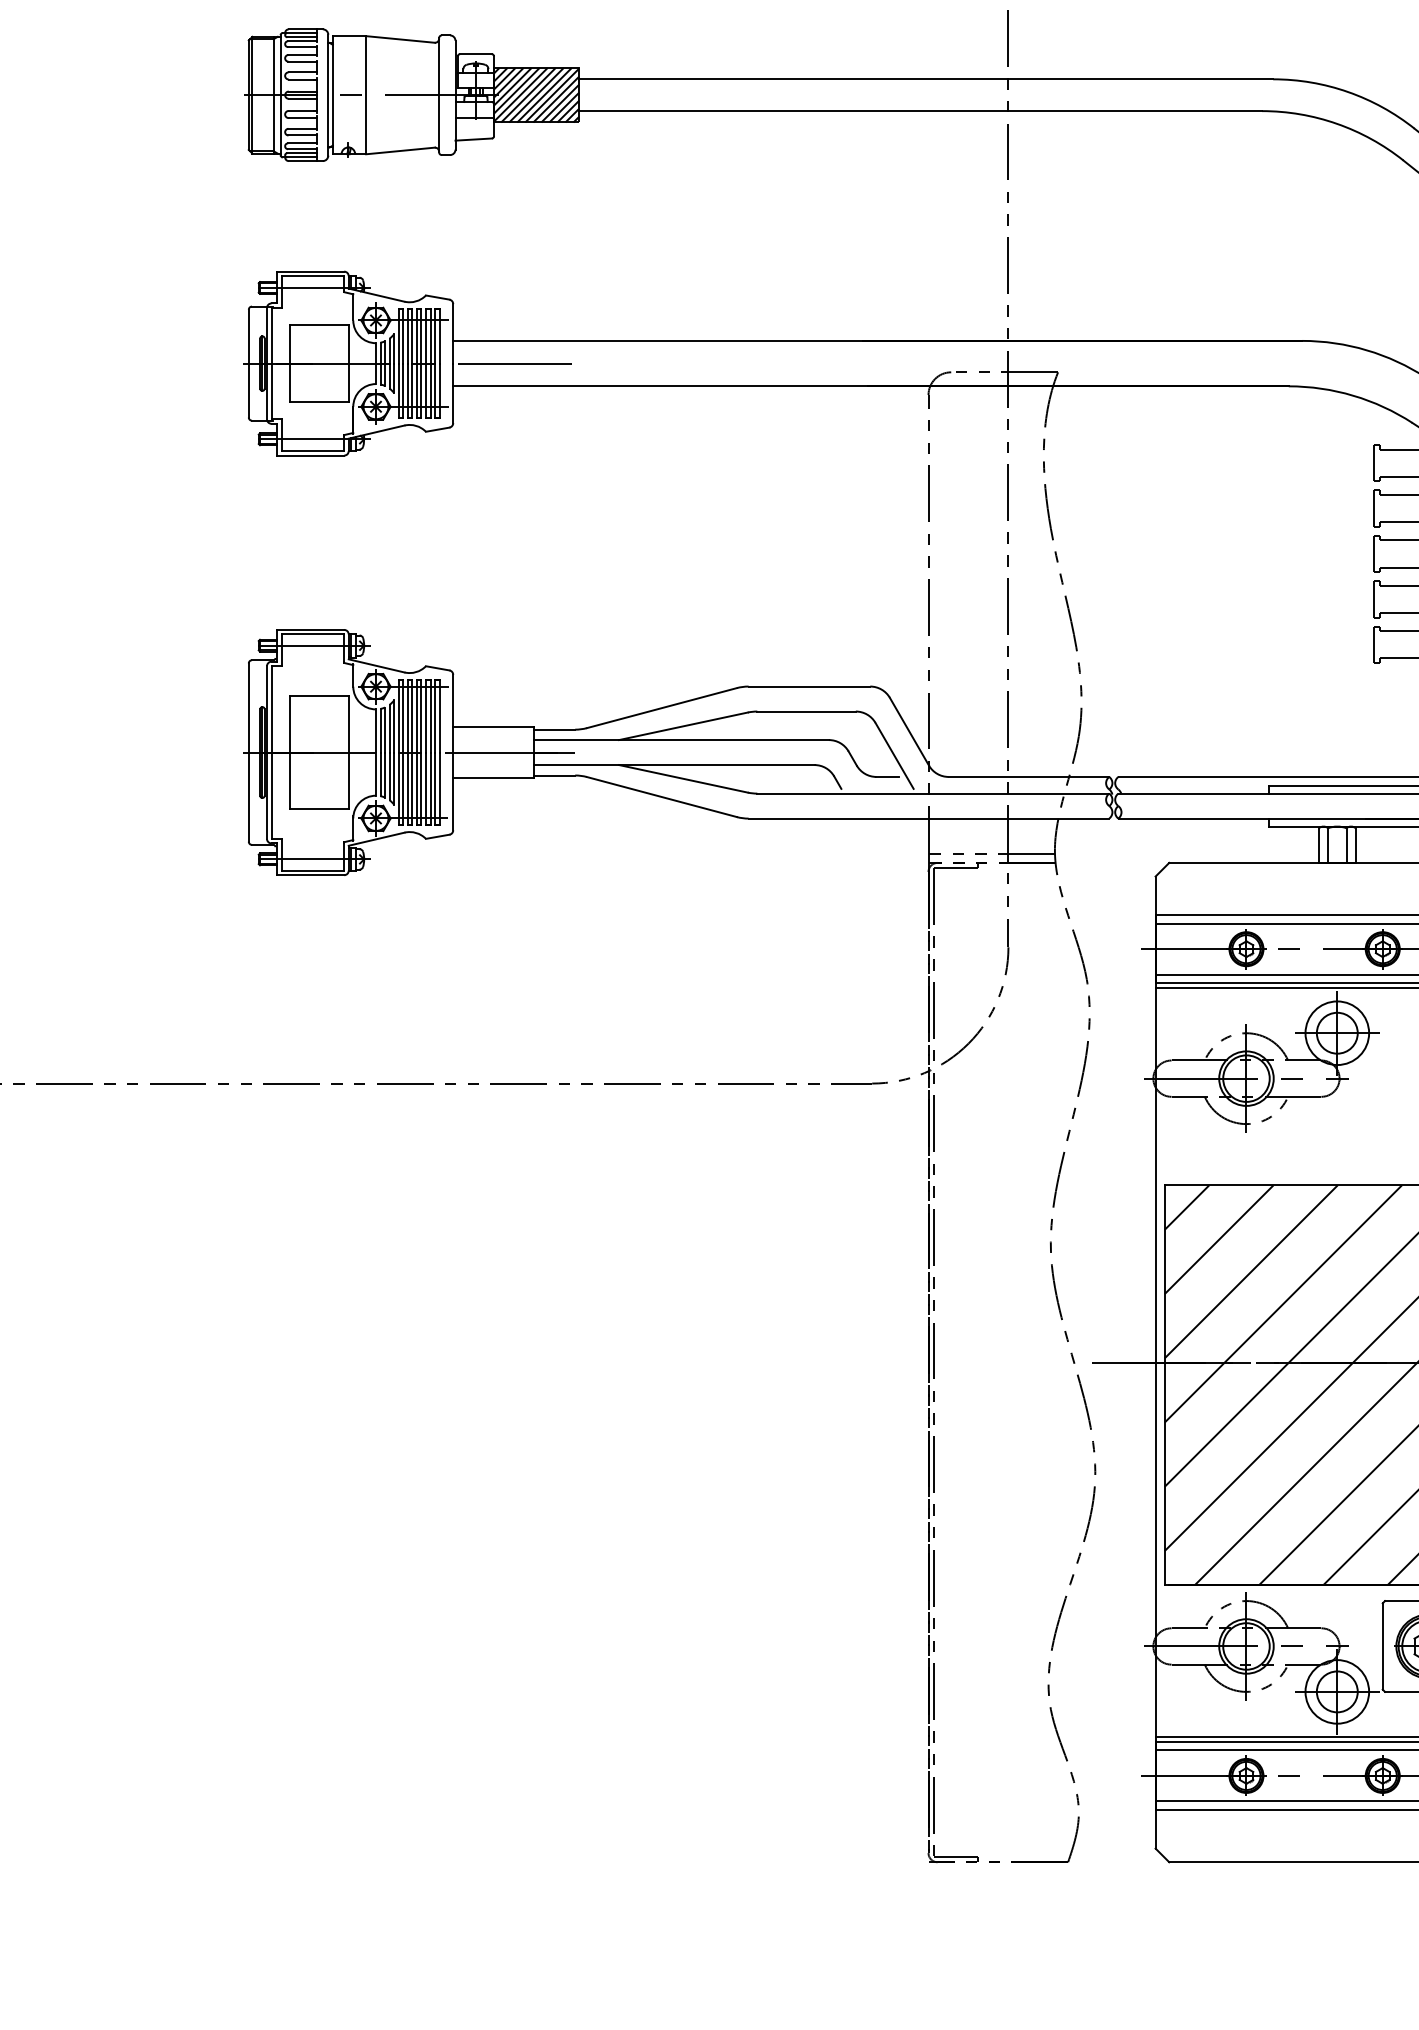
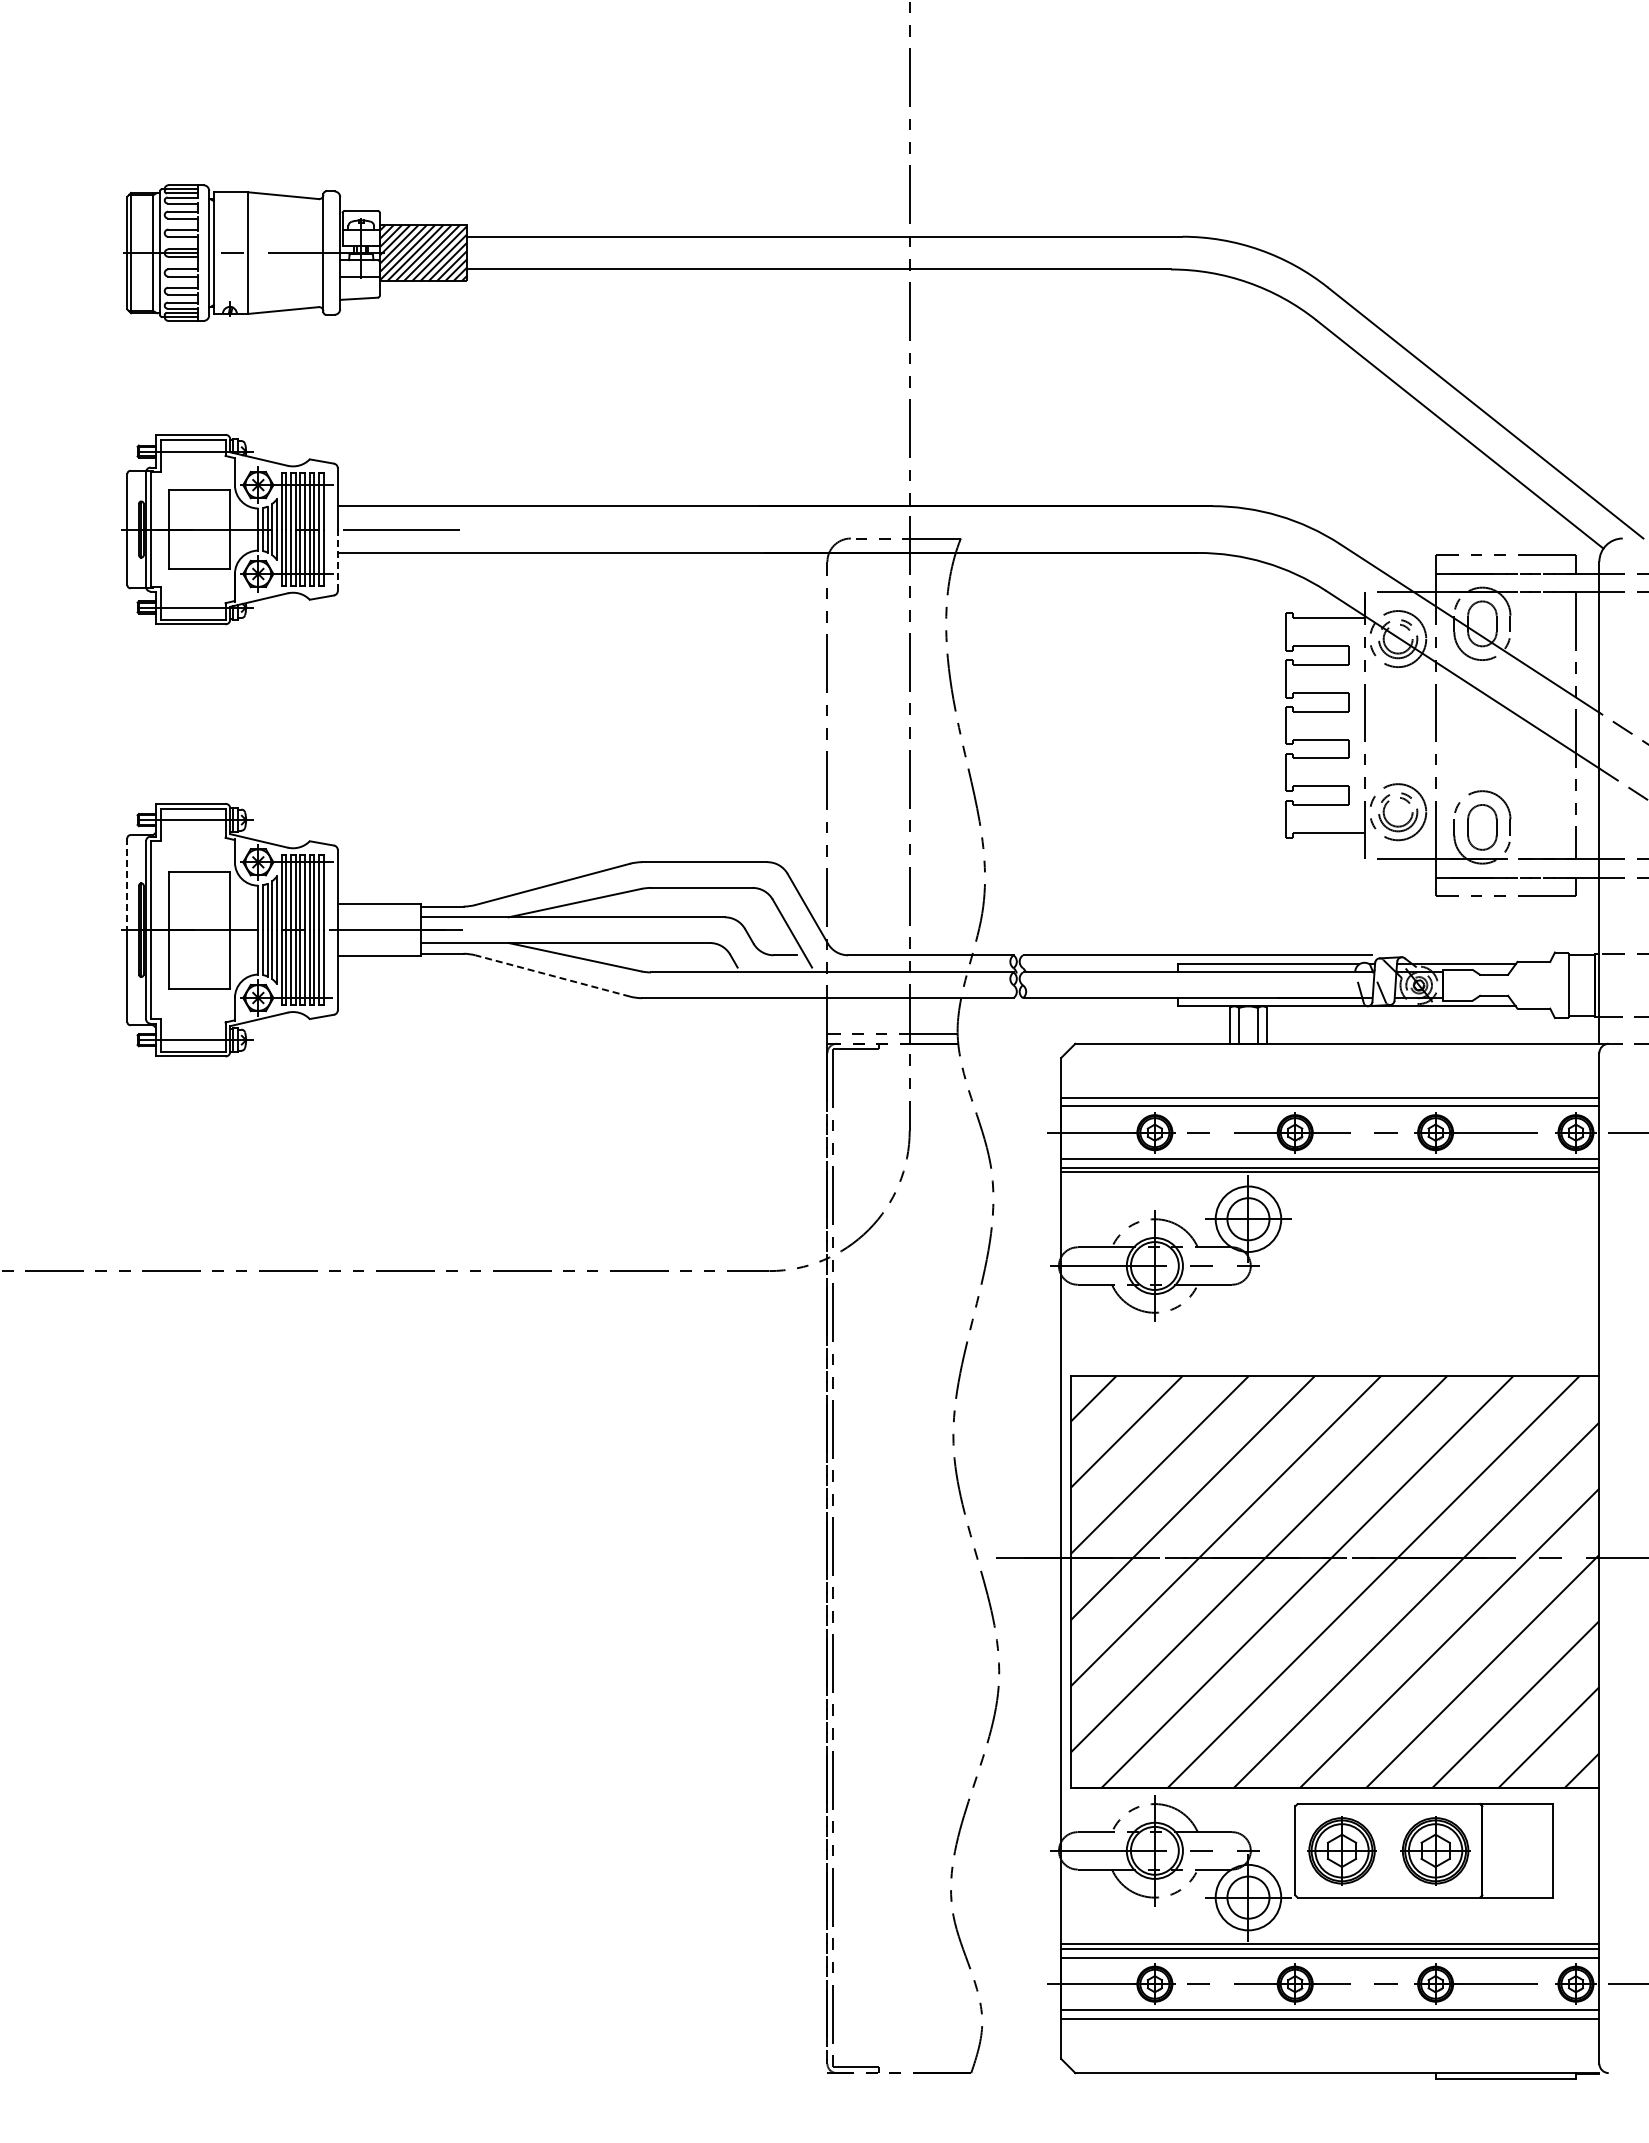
line: (452, 393) -> (337, 560), solid -> dashed
line: (248, 708) -> (127, 884), solid -> dashed
line: (661, 796) -> (552, 975), solid -> dashed

